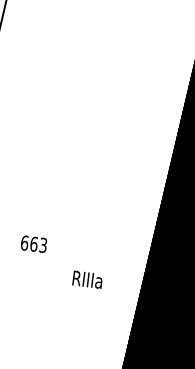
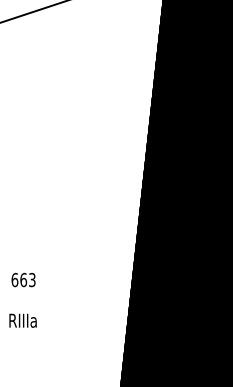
text: (33, 244) -> (23, 280), moved
text: (87, 279) -> (22, 320), moved

